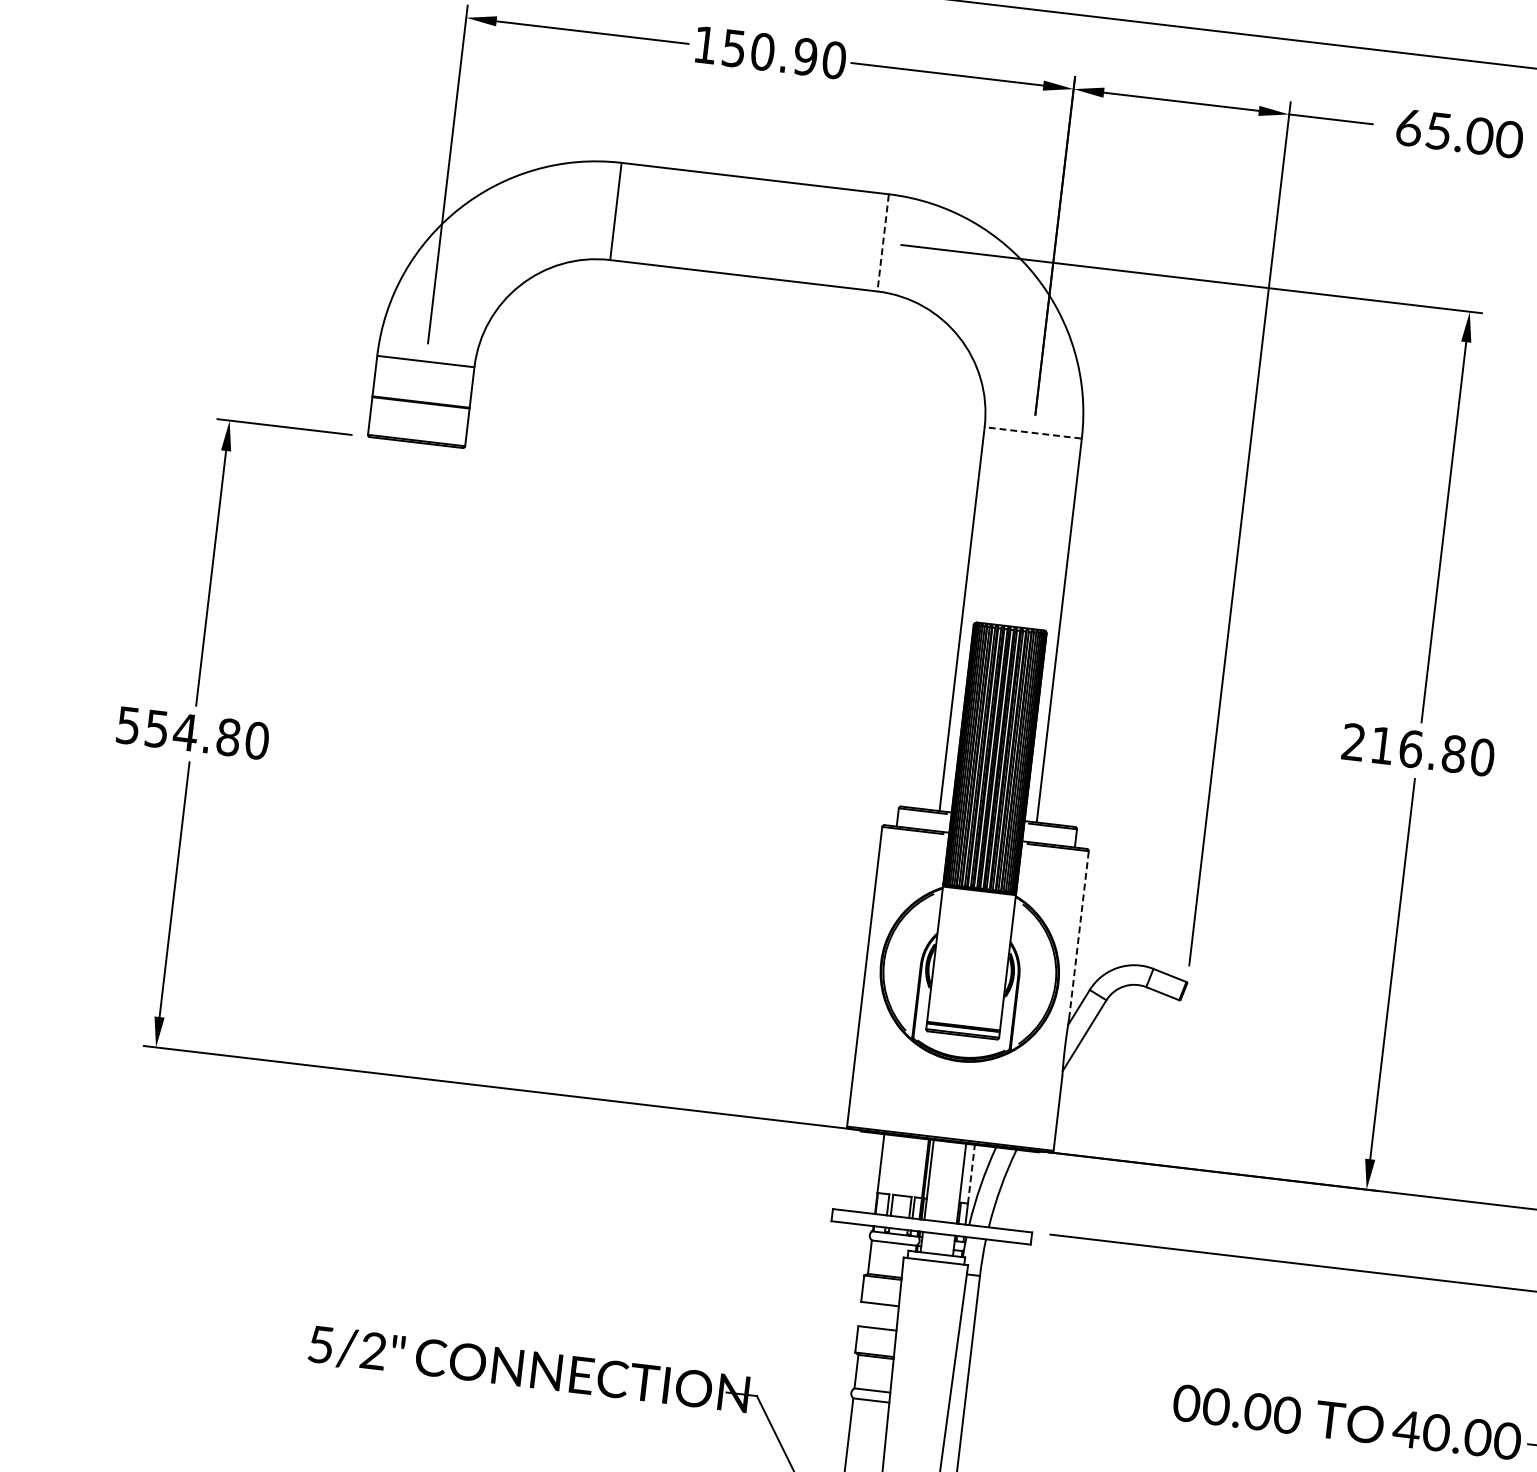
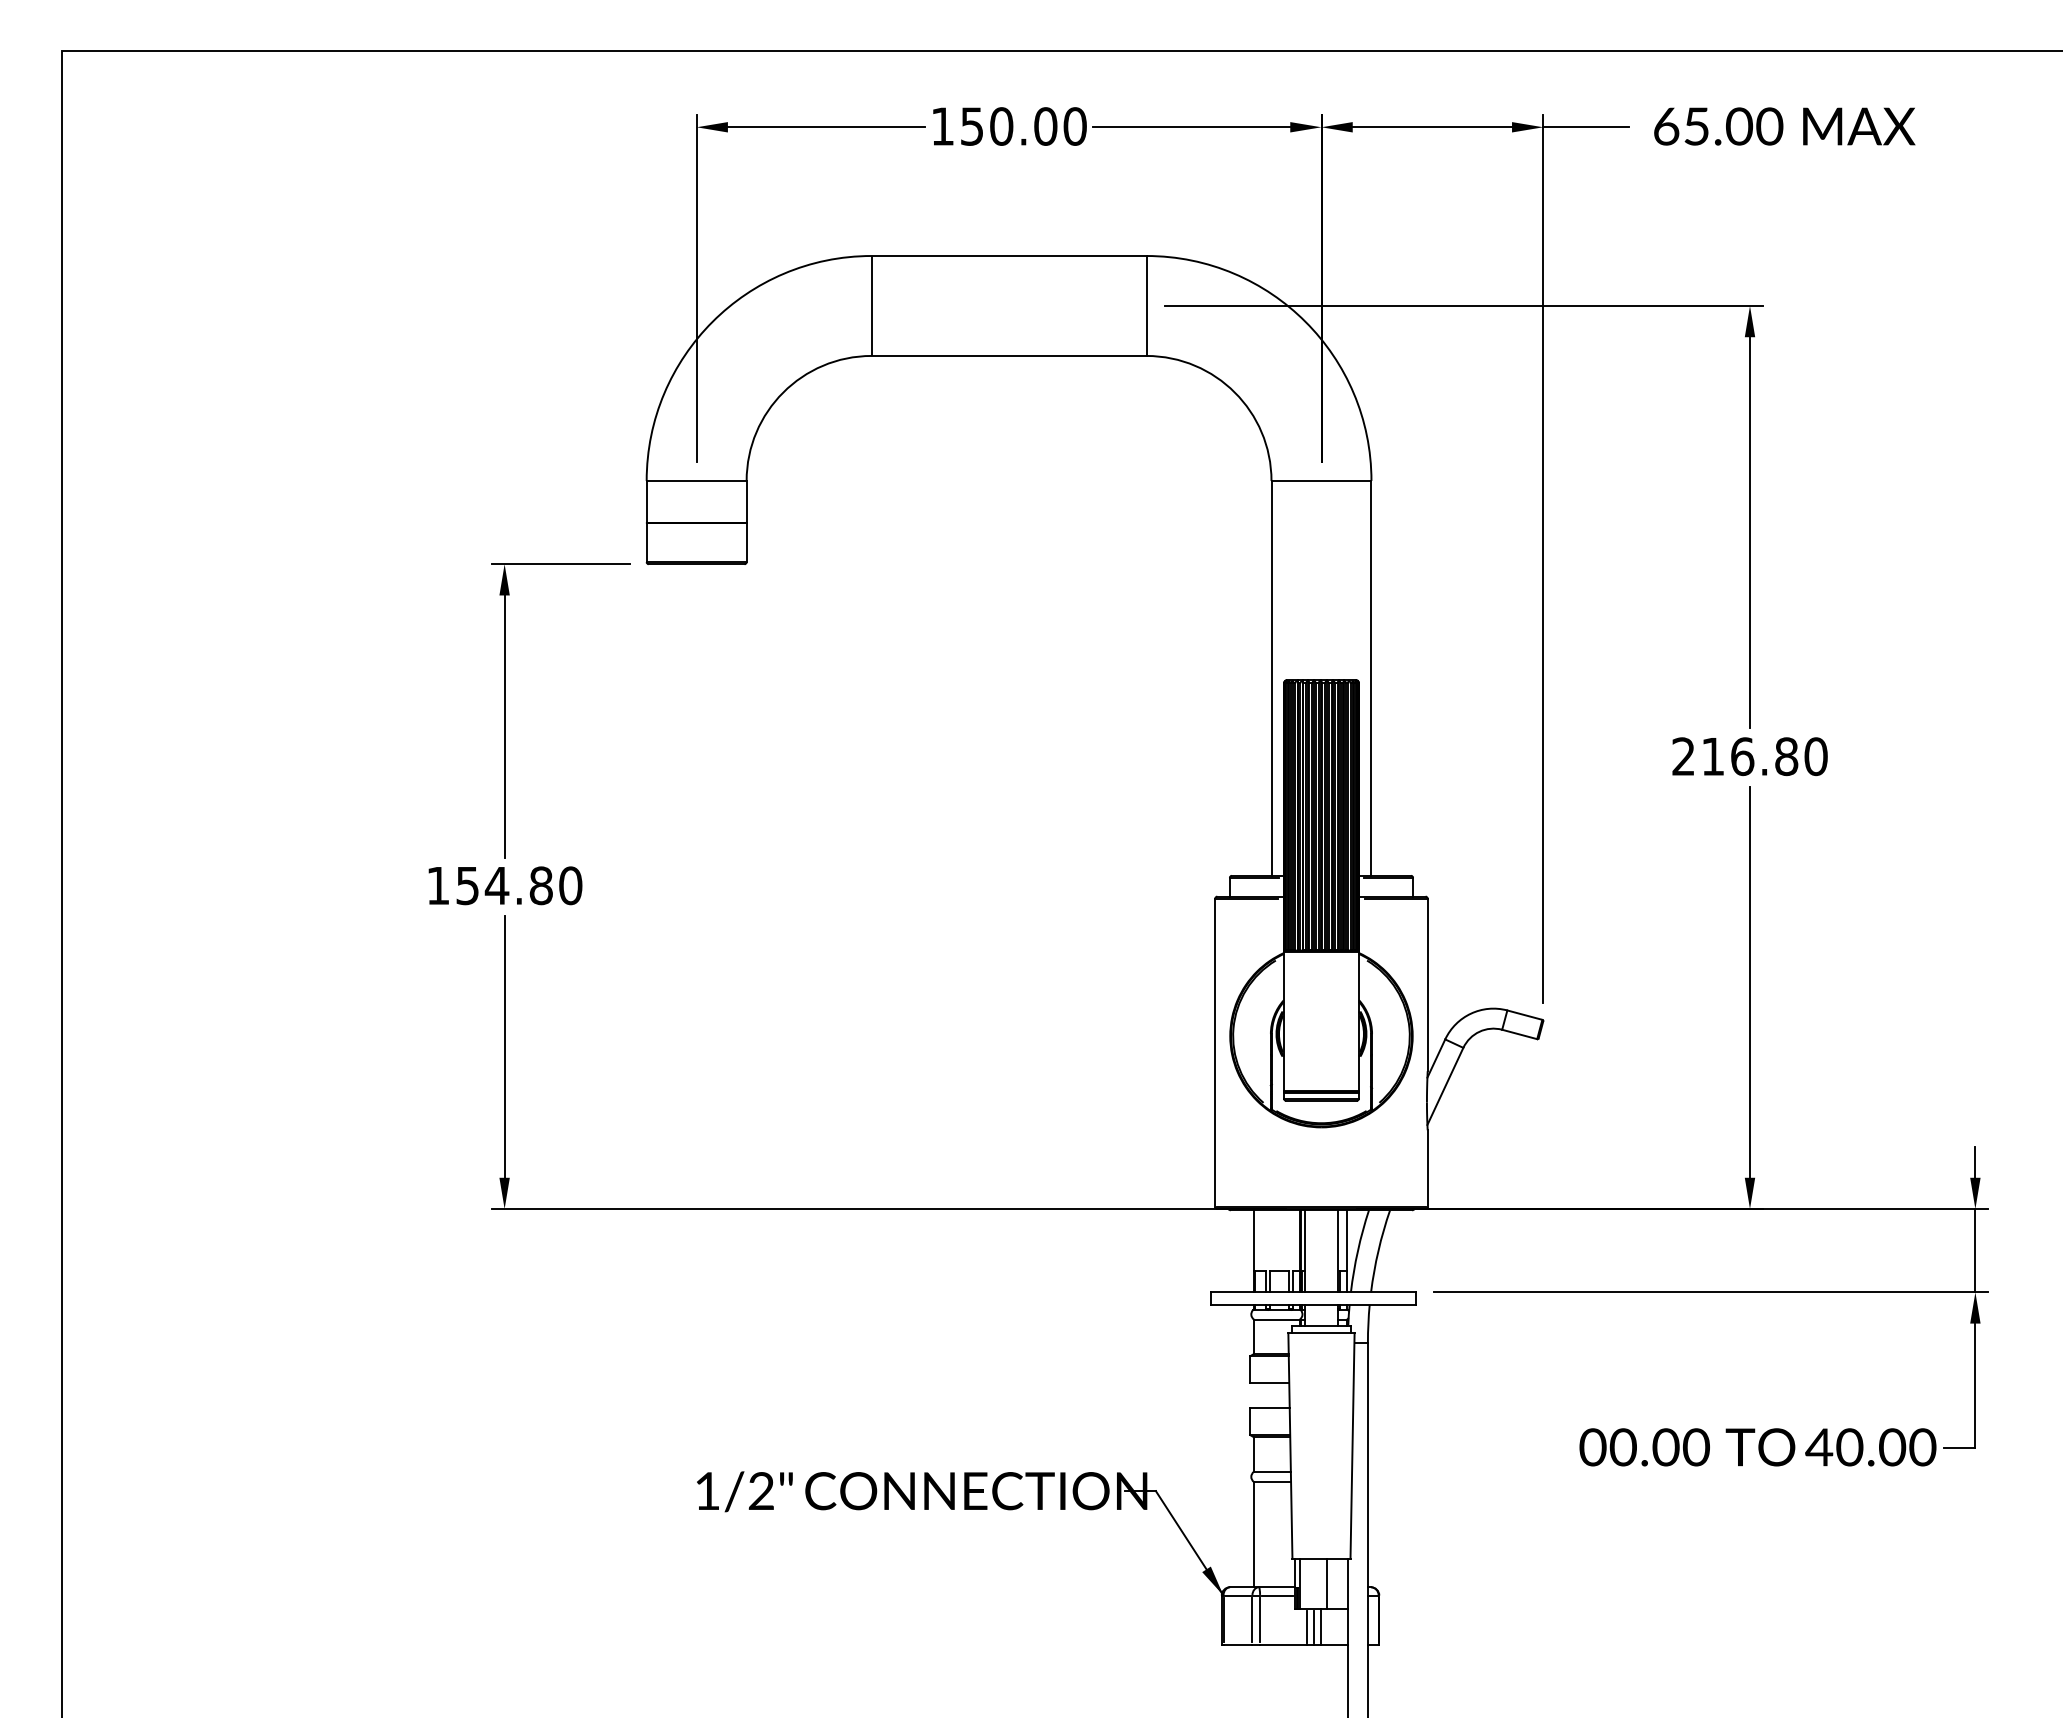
text: (805, 56) -> (1045, 126), 150.90 -> 150.00
line: (883, 243) -> (1146, 306), dashed -> solid
line: (1032, 432) -> (1320, 480), dashed -> solid
text: (128, 726) -> (438, 886), 554.80 -> 154.80
line: (1078, 934) -> (1427, 984), dashed -> solid
line: (971, 1174) -> (1347, 1240), dashed -> solid
text: (320, 1345) -> (707, 1491), 5/2" -> 1/2"

